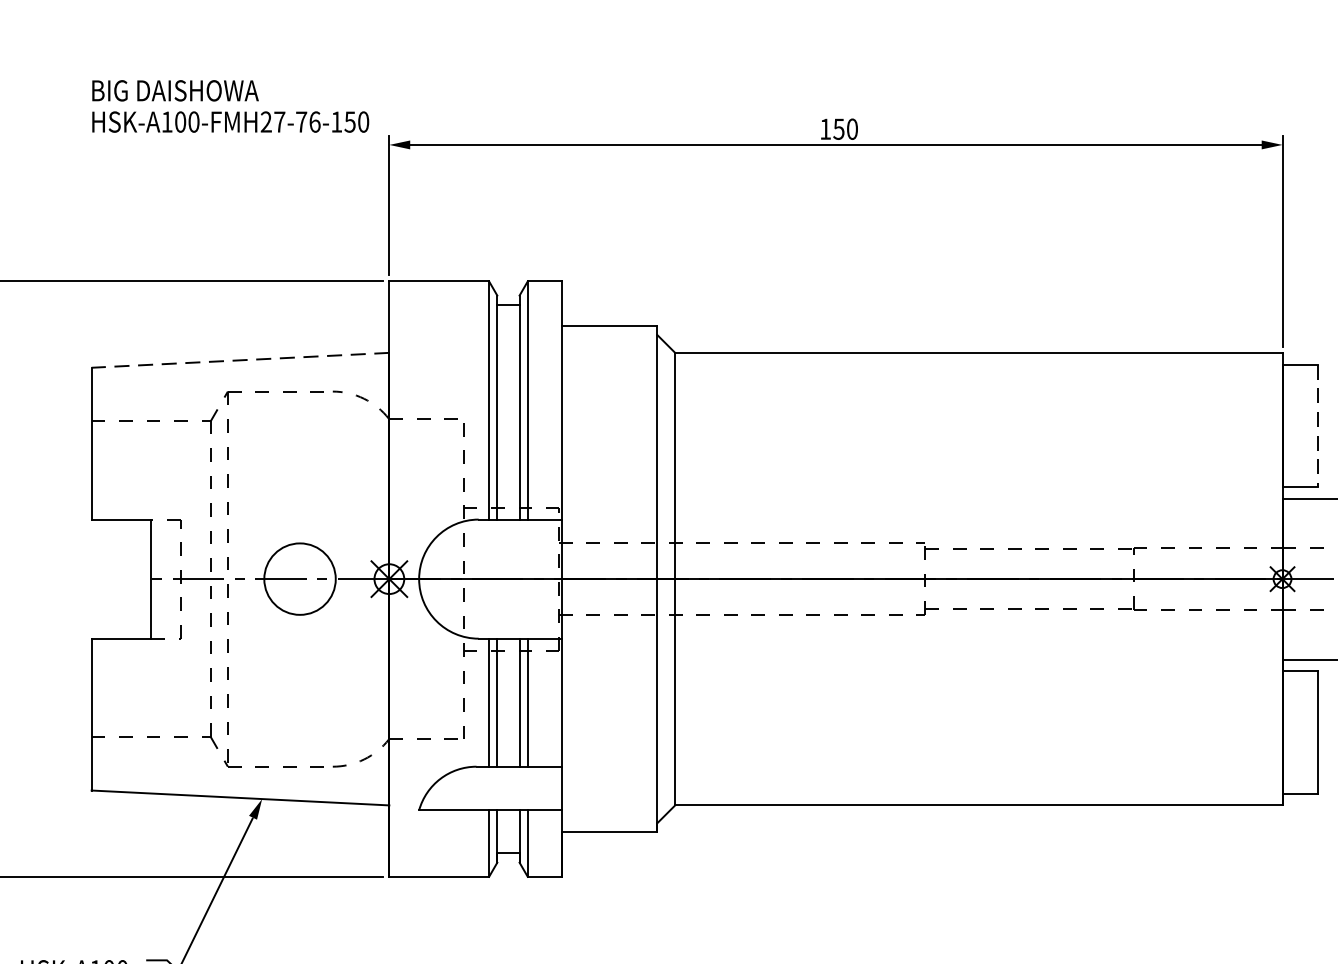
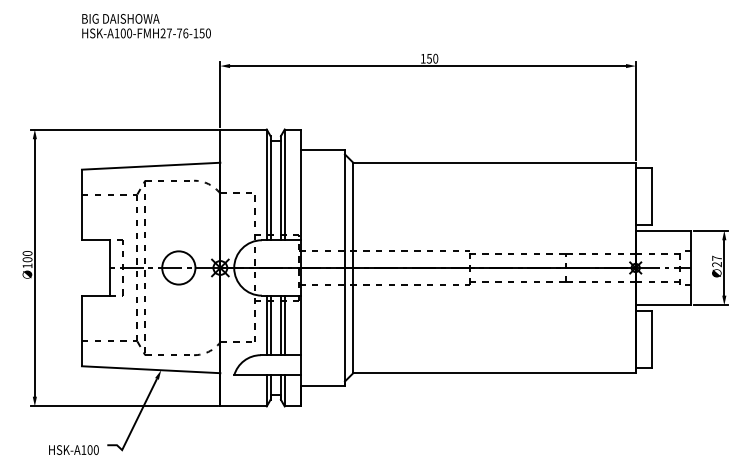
text: (230, 107) -> (146, 26), moved
line: (239, 360) -> (150, 166), dashed -> solid
line: (1318, 427) -> (652, 197), dashed -> solid

